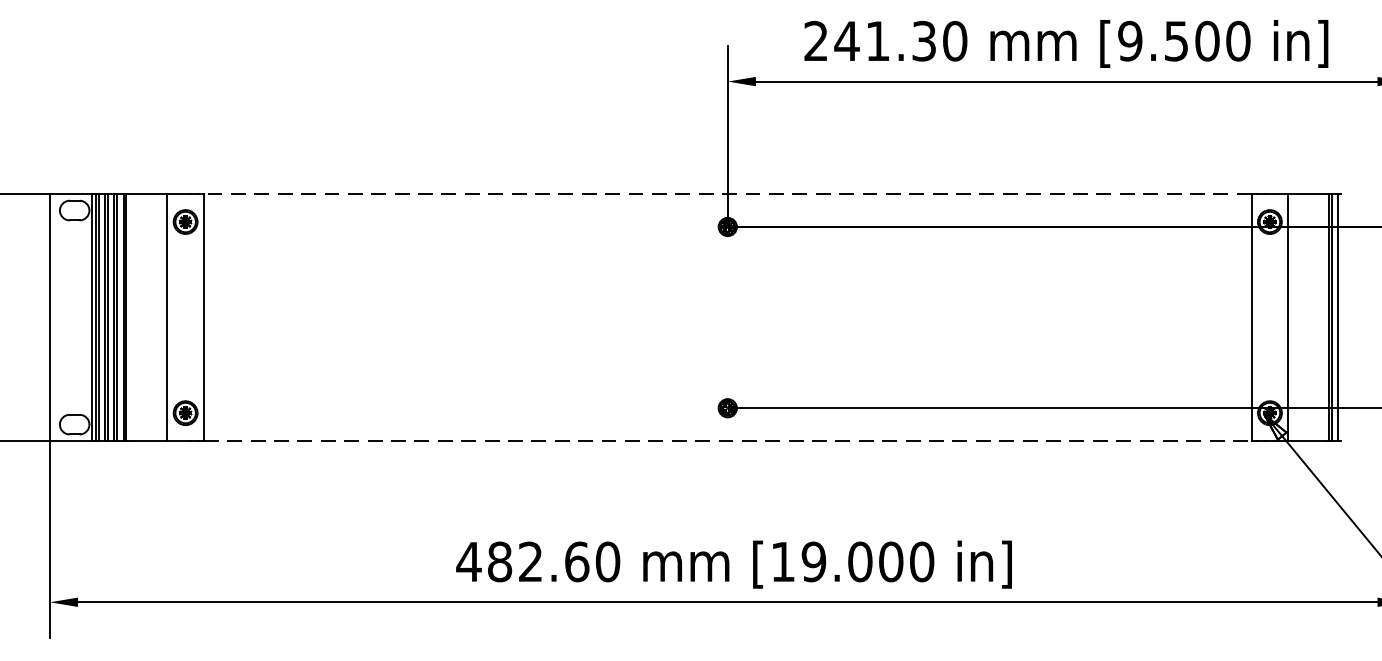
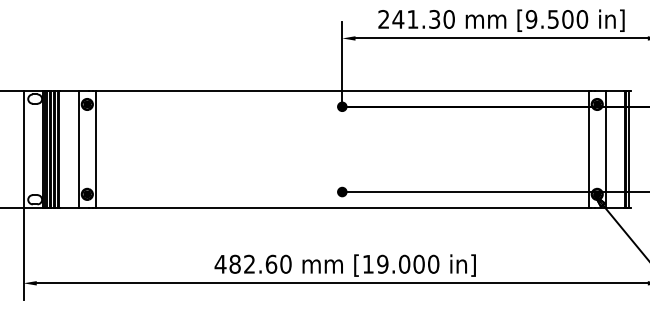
line: (726, 194) -> (341, 91), dashed -> solid
line: (728, 441) -> (342, 207), dashed -> solid

